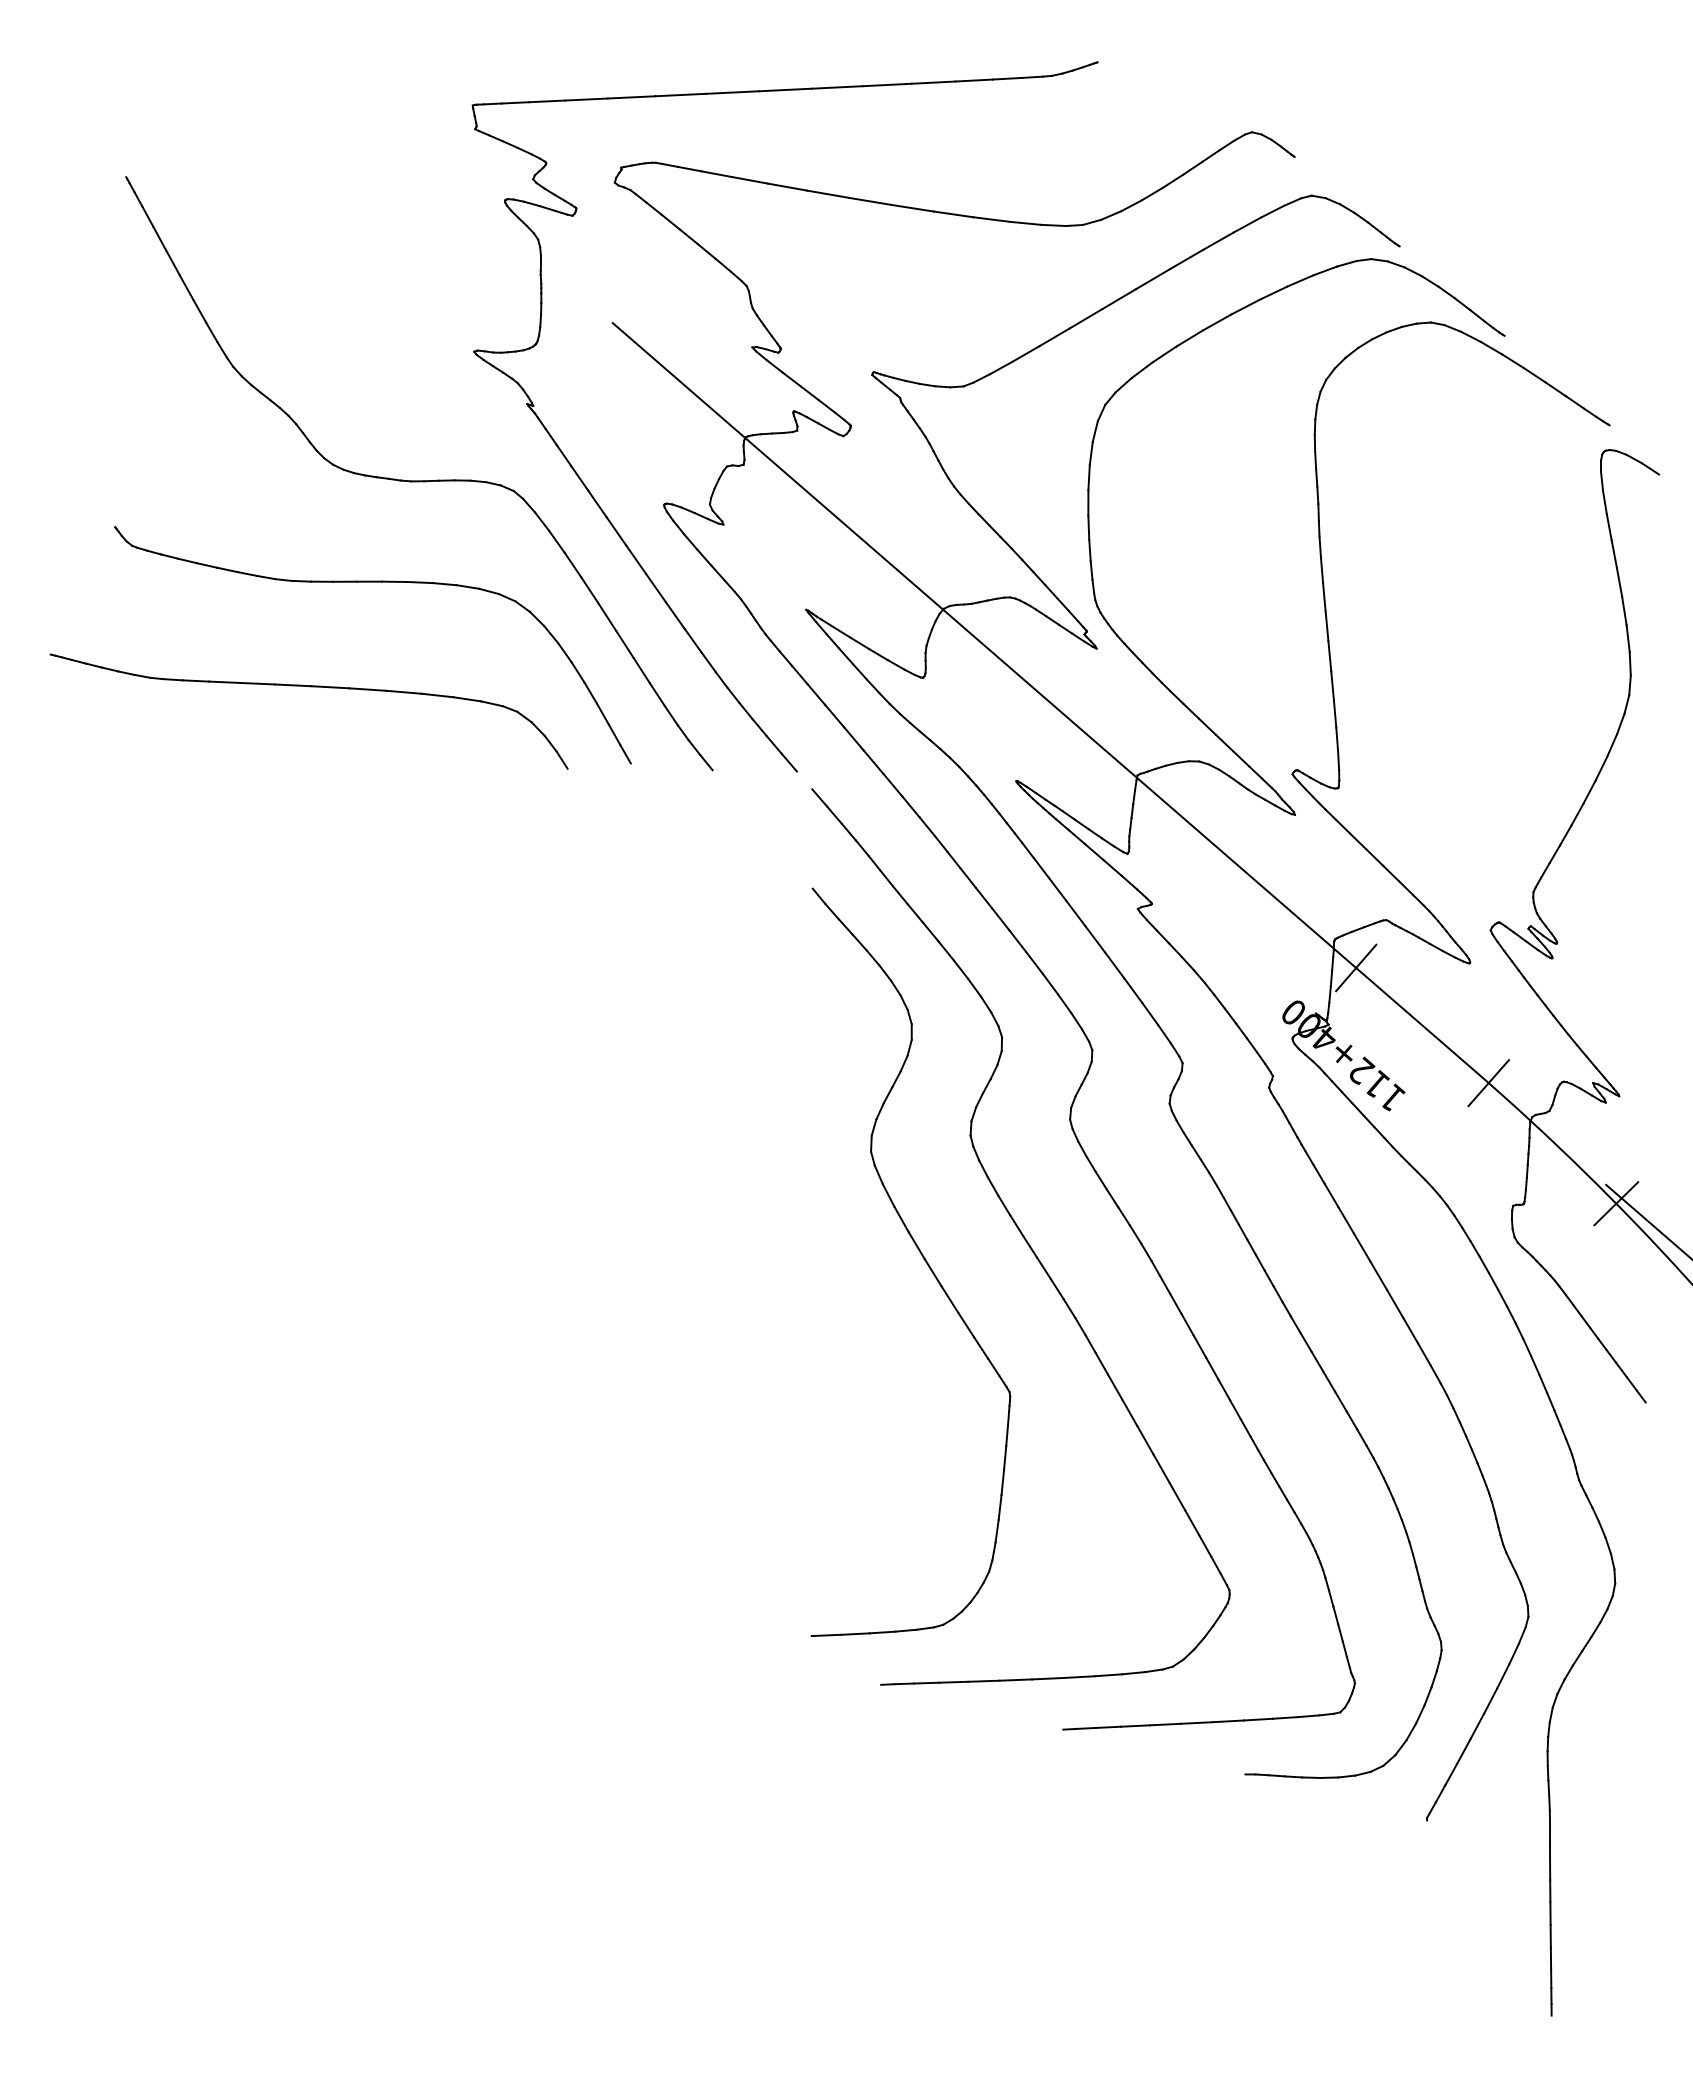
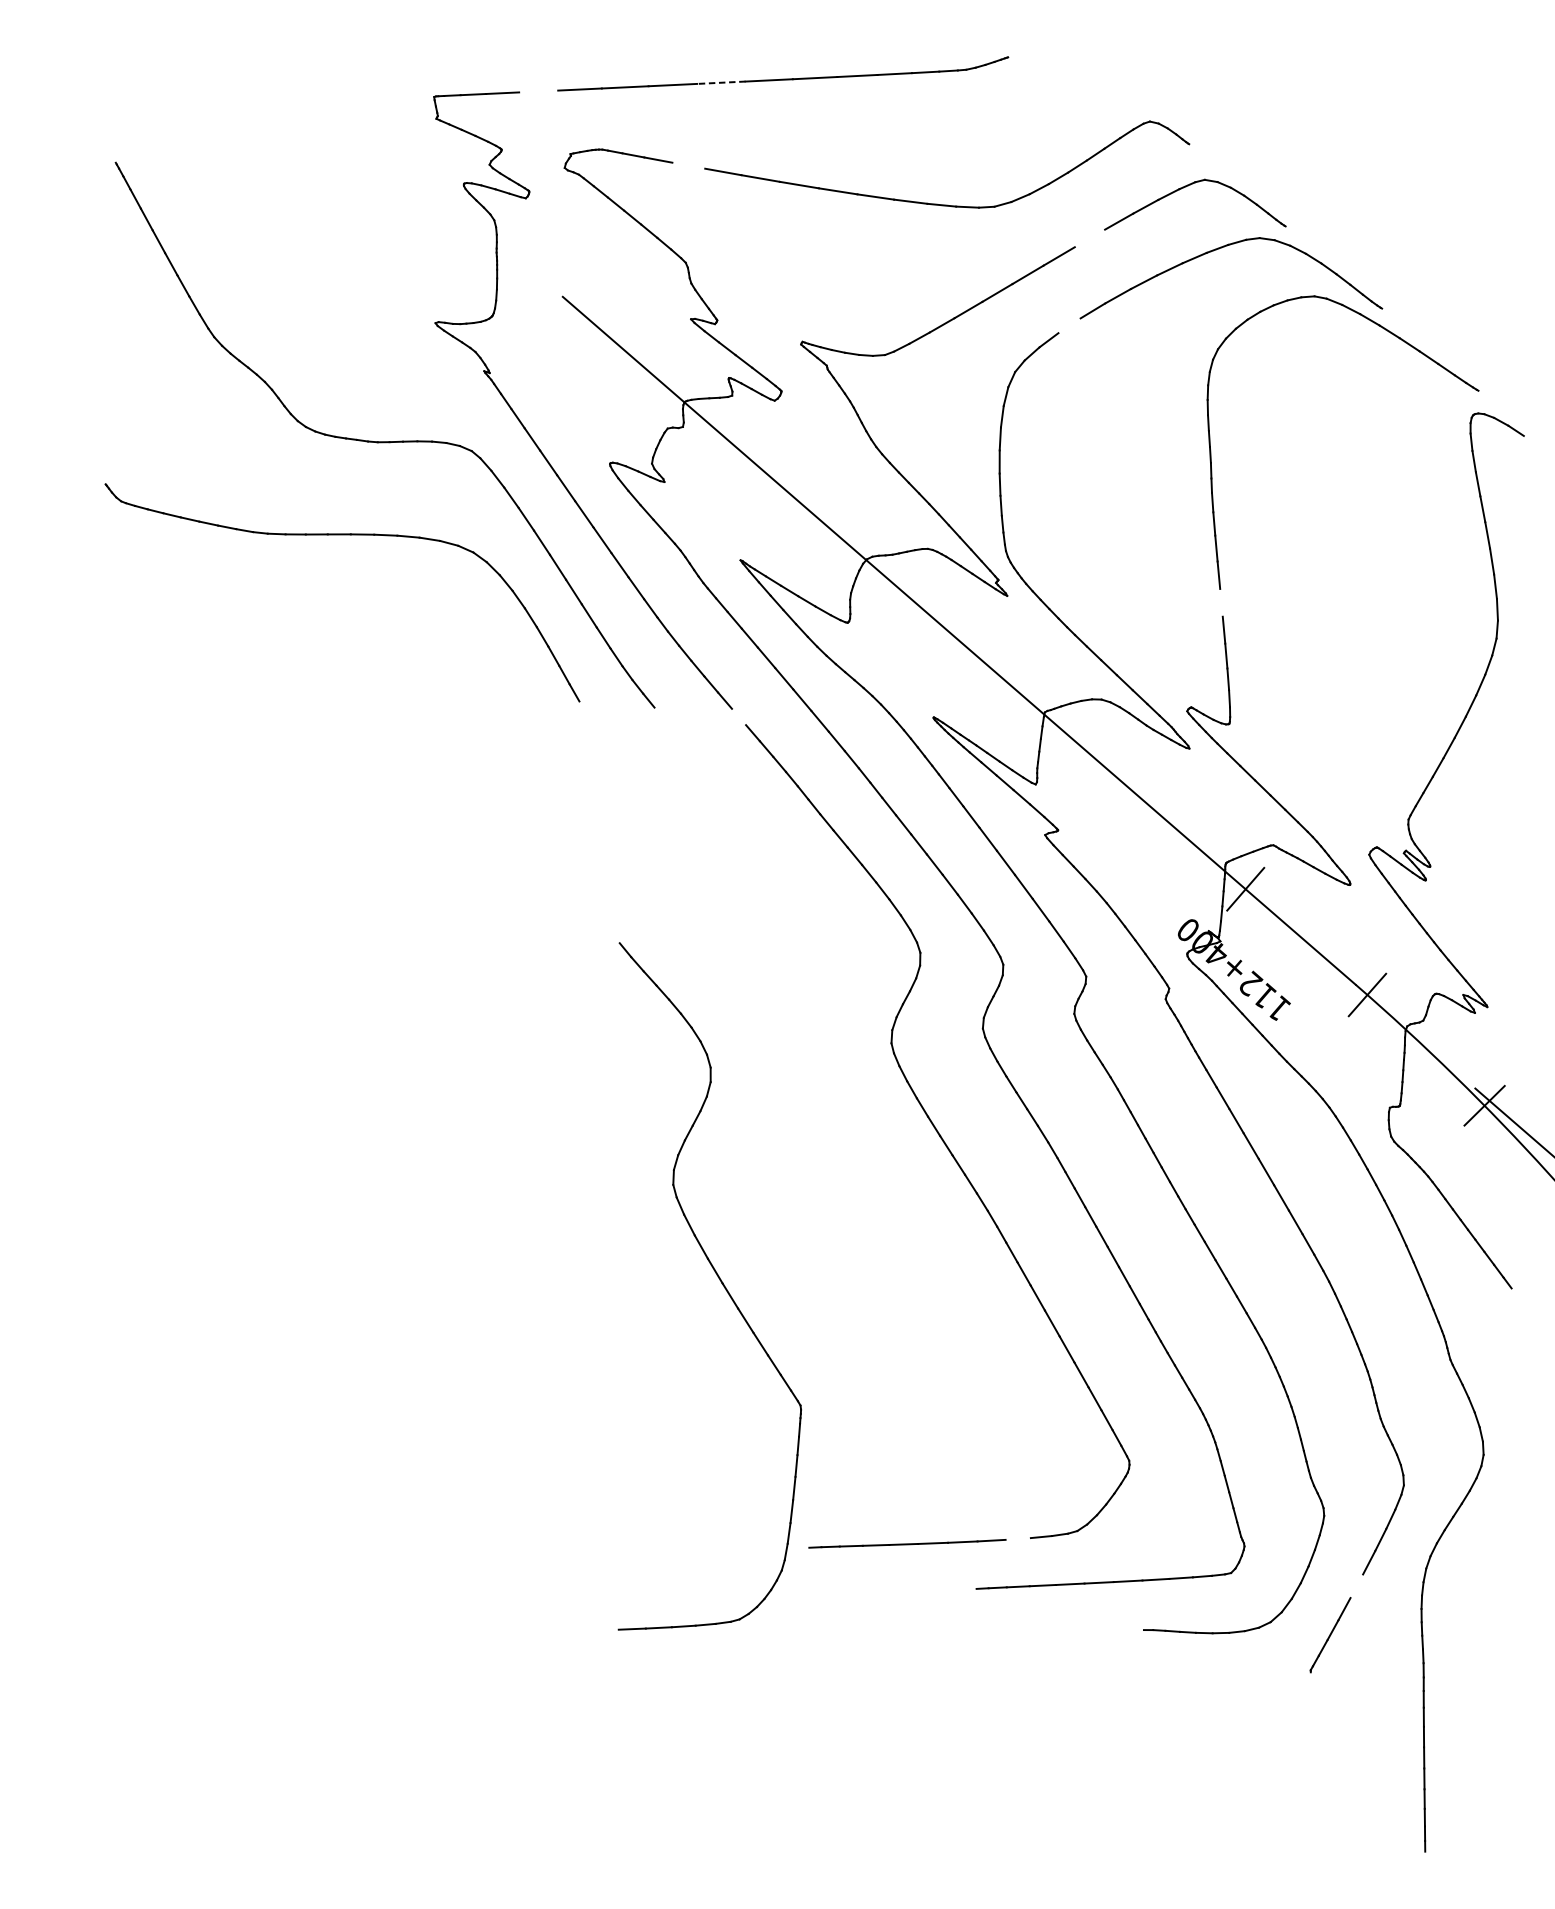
line: (784, 90) -> (720, 83), solid -> dashed
line: (586, 99) -> (538, 91), removed
line: (749, 180) -> (688, 165), removed
line: (1186, 259) -> (1089, 238), removed
line: (1164, 354) -> (1069, 325), removed
line: (1329, 656) -> (1221, 603), removed
part: (310, 687) -> (285, 631), removed
part: (920, 1254) -> (718, 1279), moved
line: (1108, 1675) -> (1018, 1539), removed
line: (1476, 1726) -> (1356, 1586), removed

